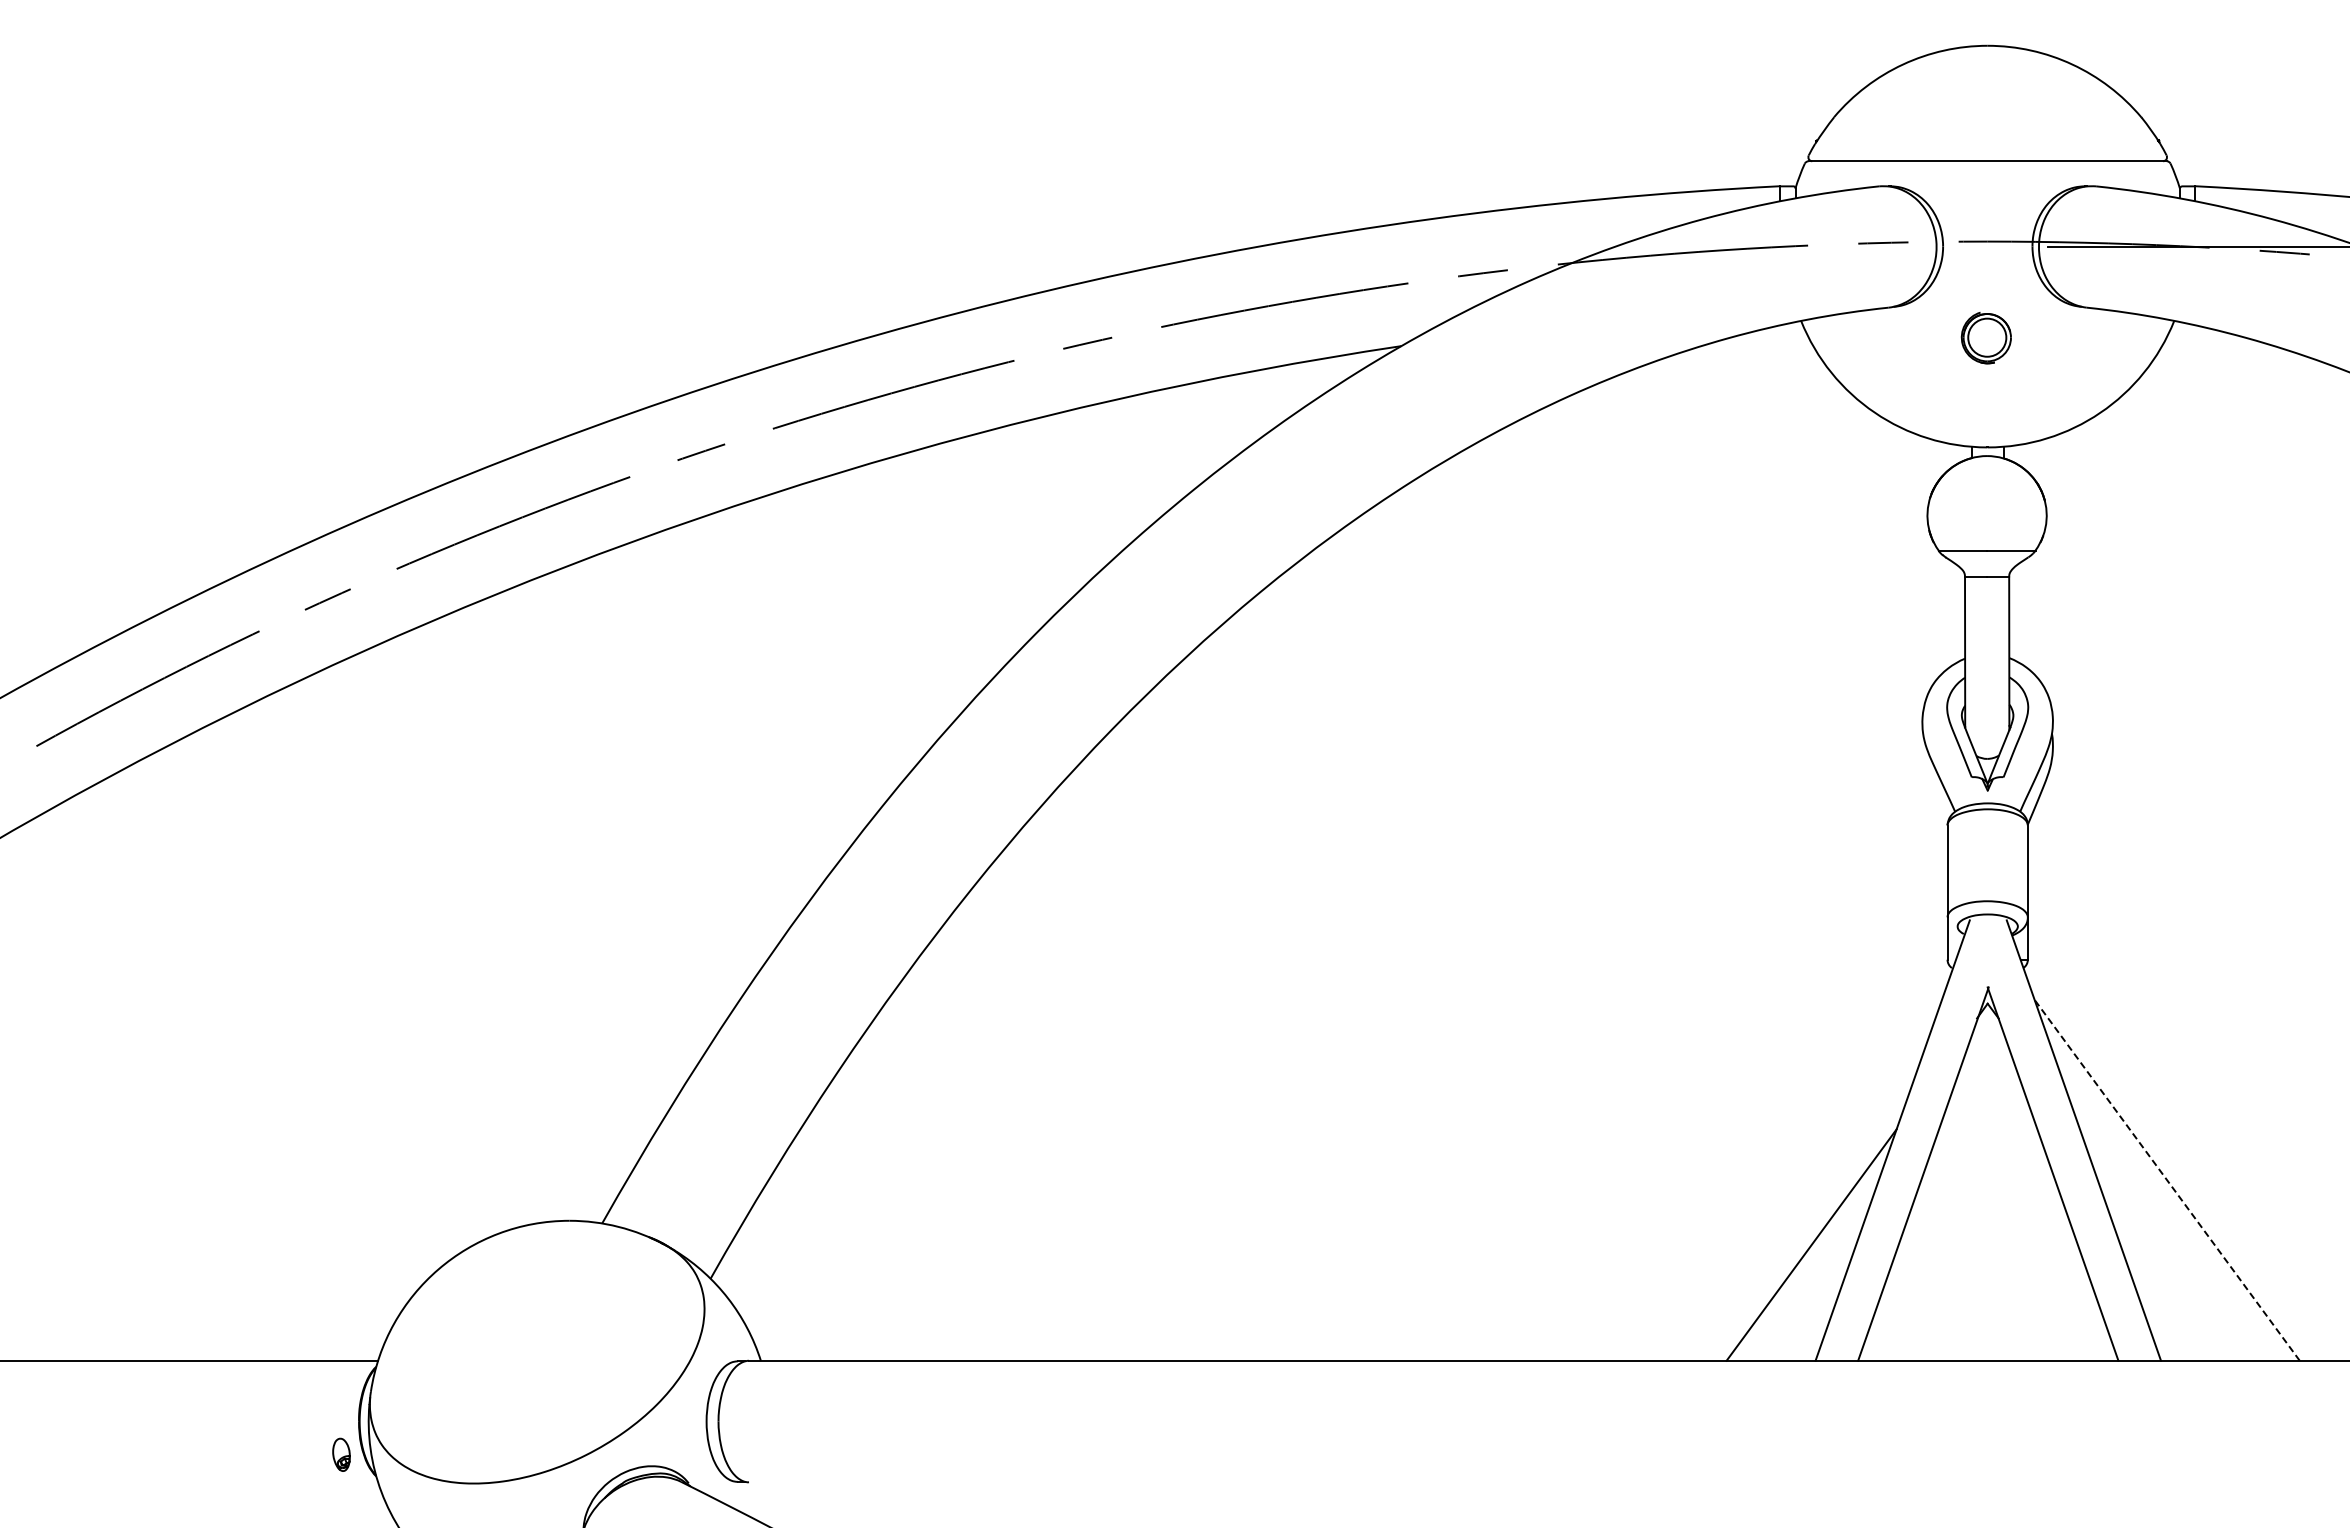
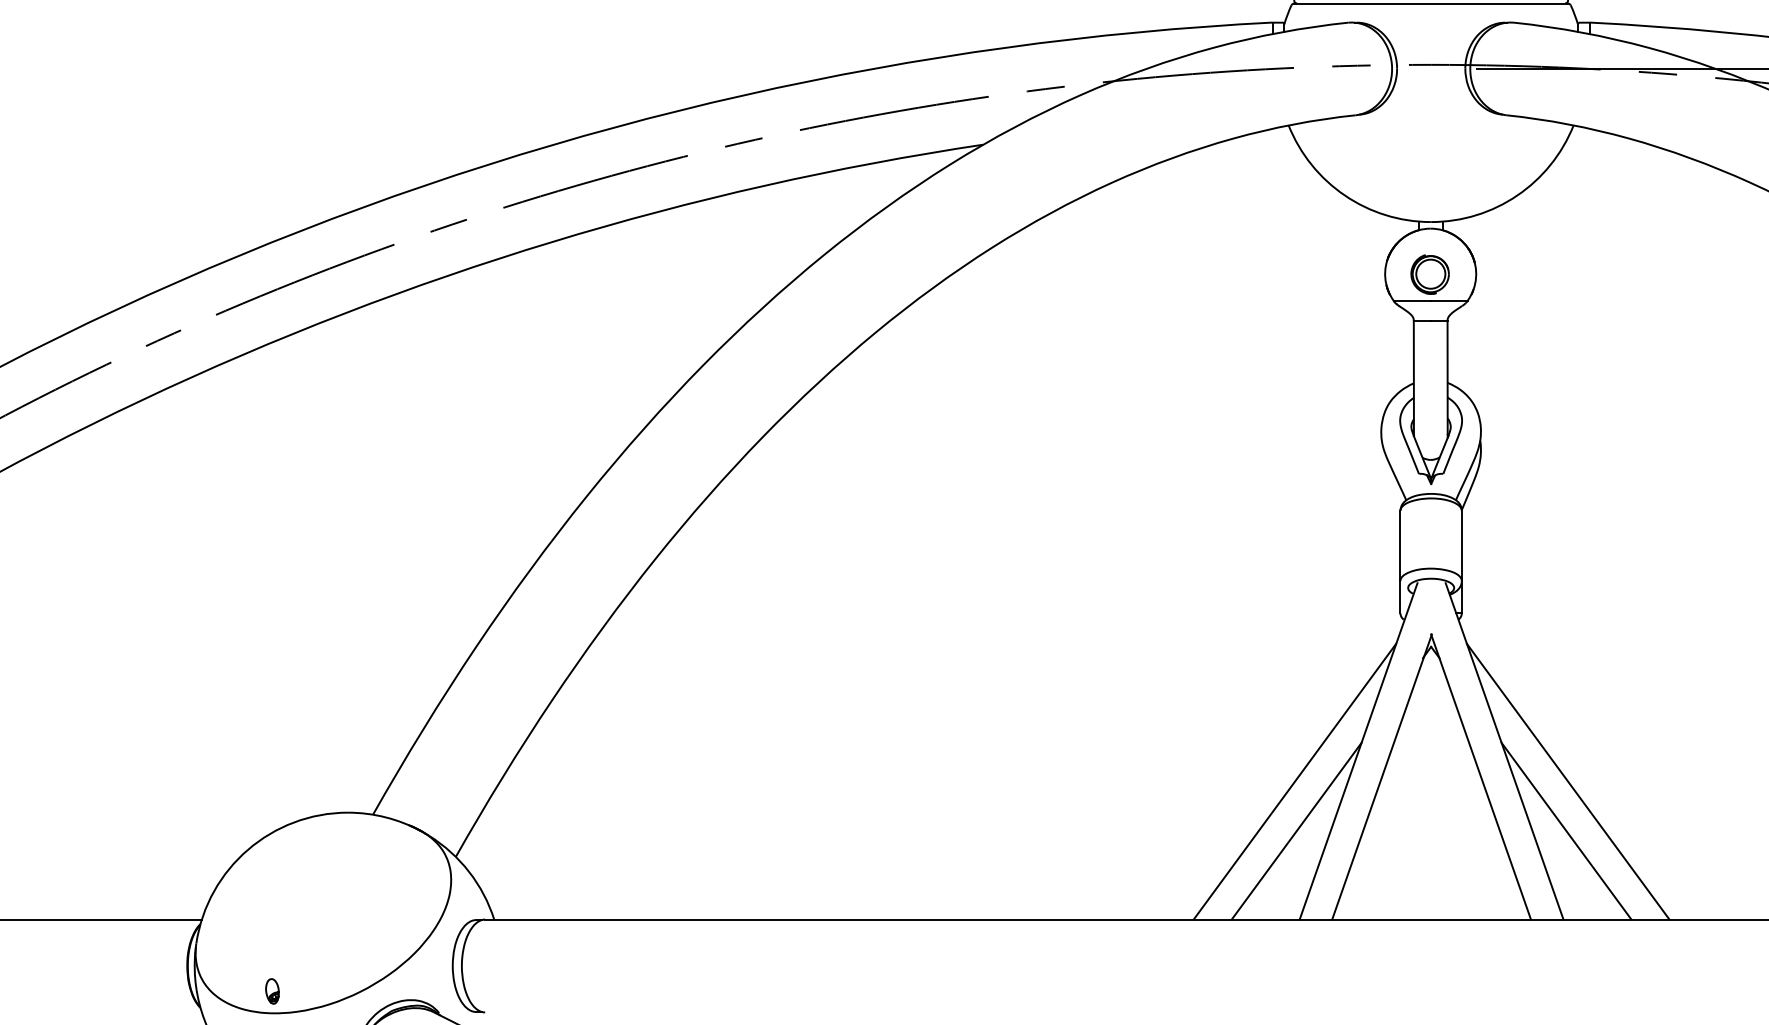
part: (1985, 338) -> (1429, 274), moved
line: (1808, 1179) -> (1294, 781), added
line: (2166, 1179) -> (1567, 781), dashed -> solid
line: (2164, 1244) -> (1566, 830), added
part: (341, 1454) -> (272, 991), moved

